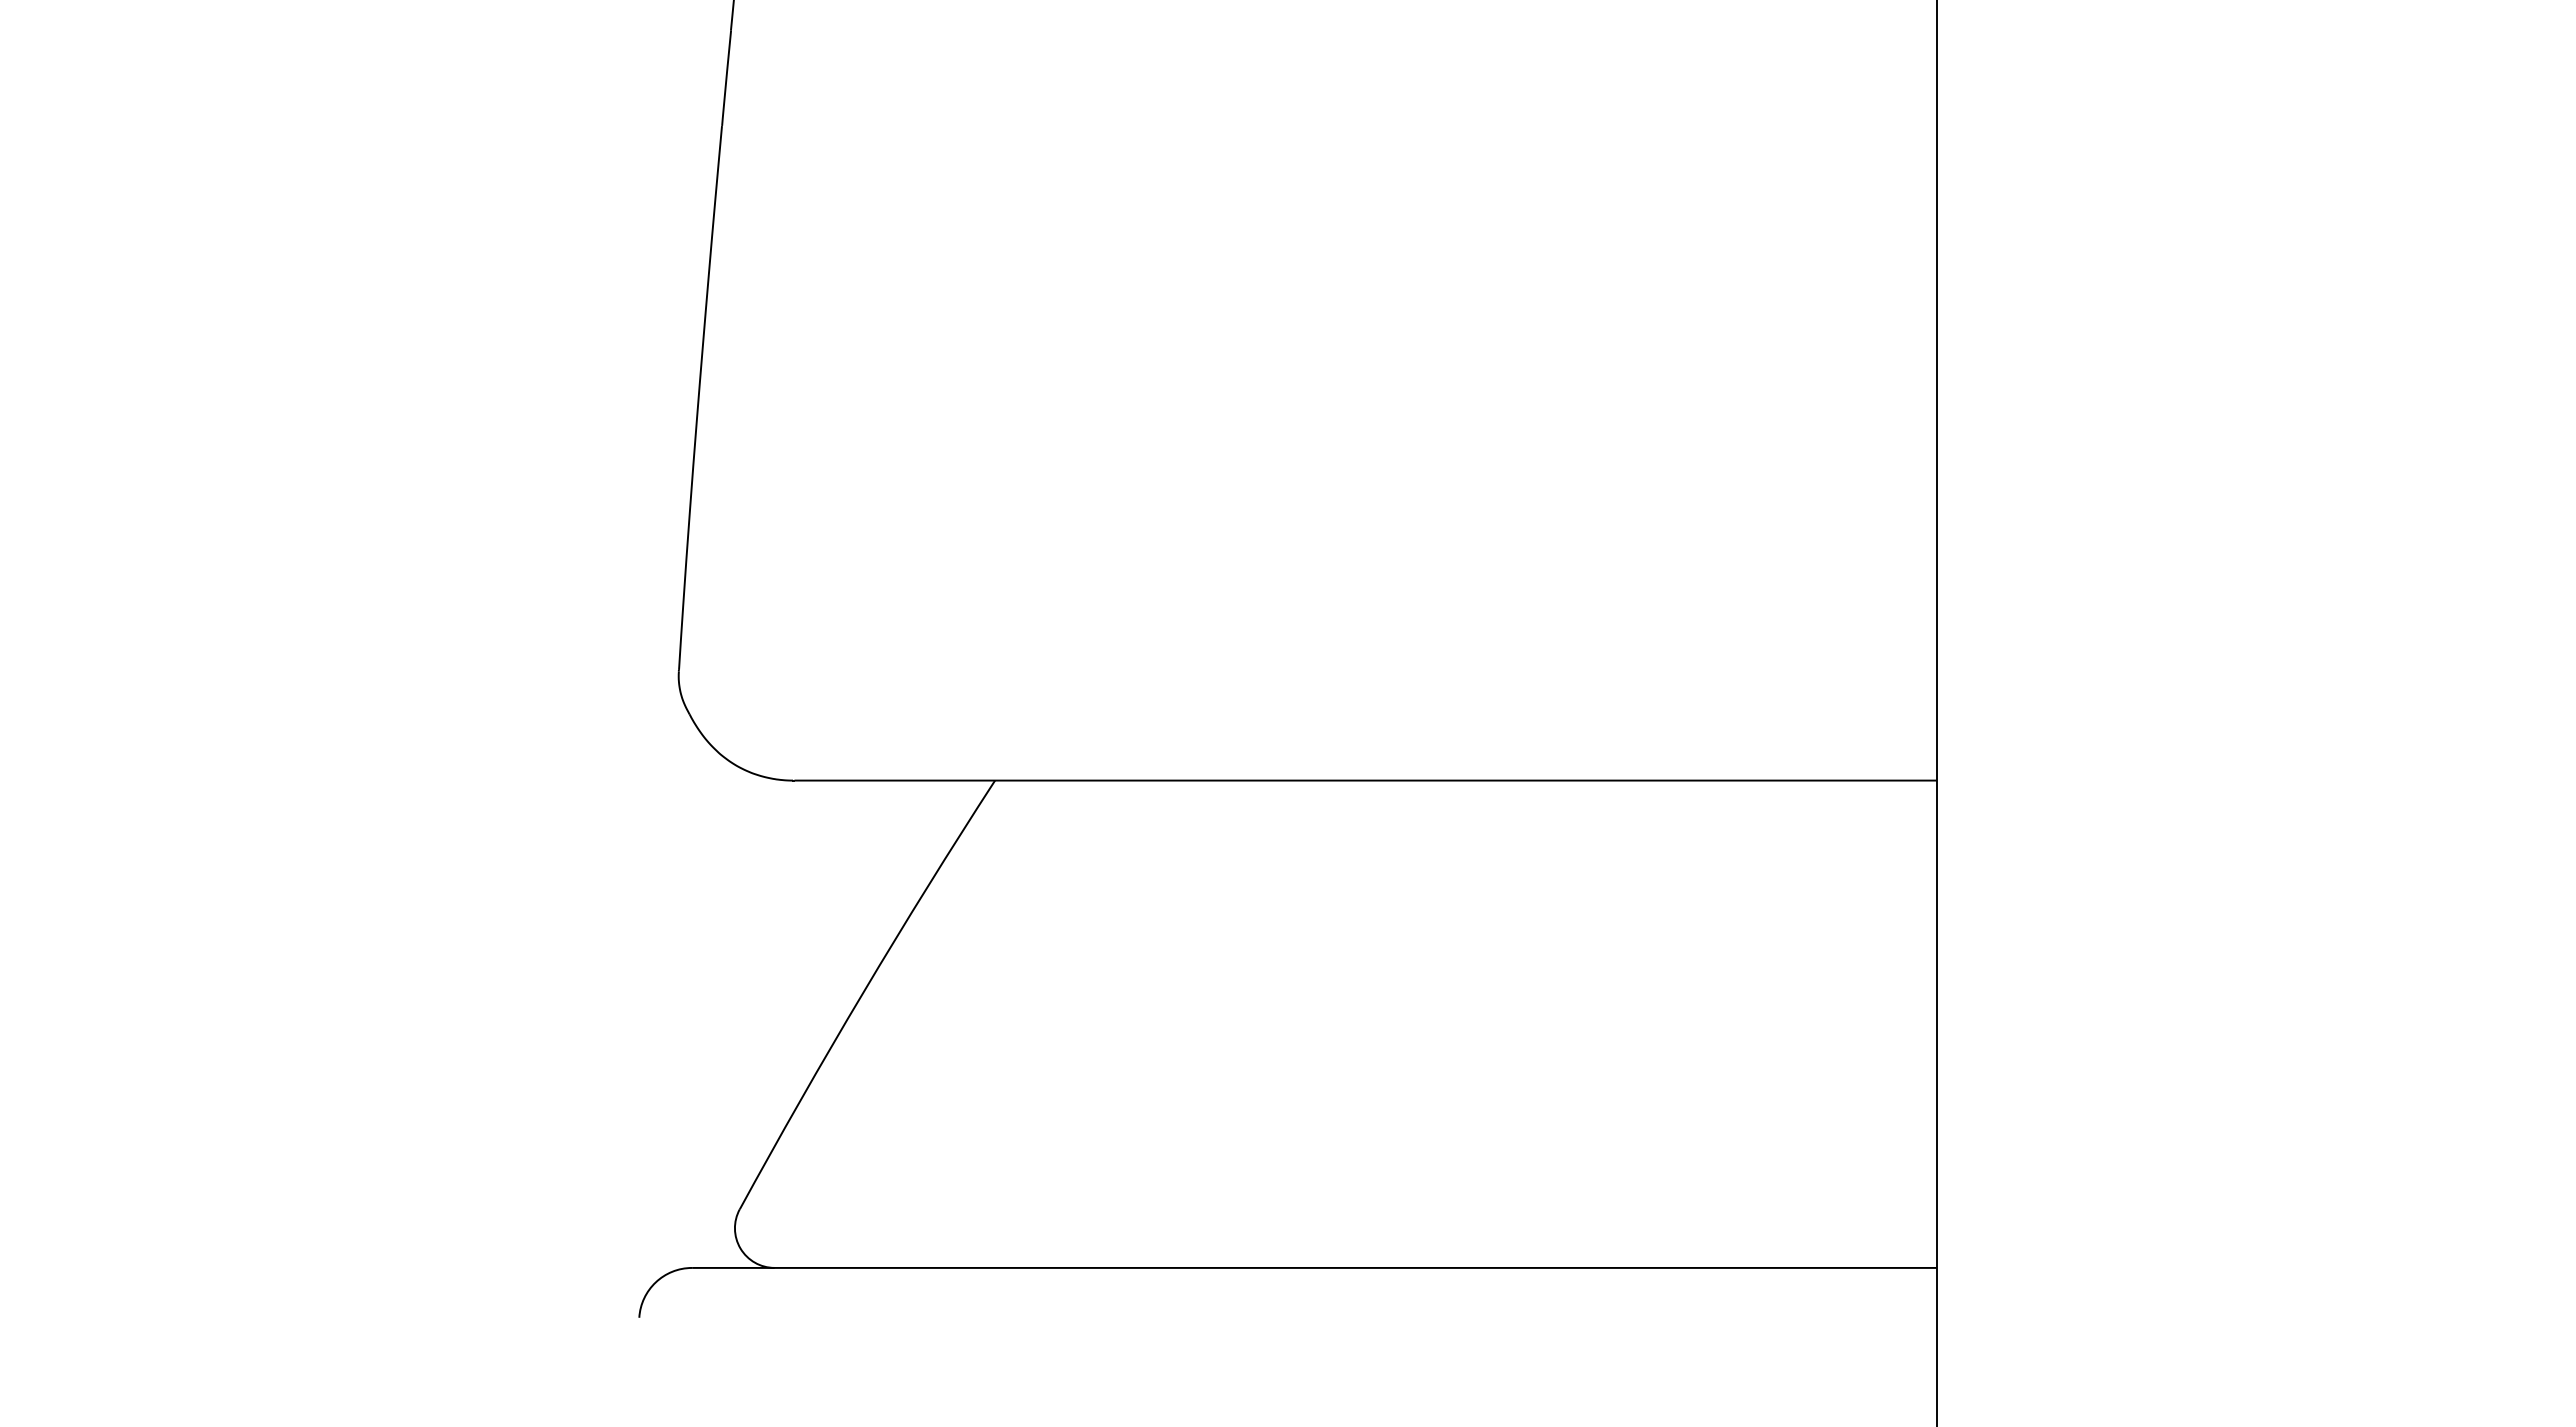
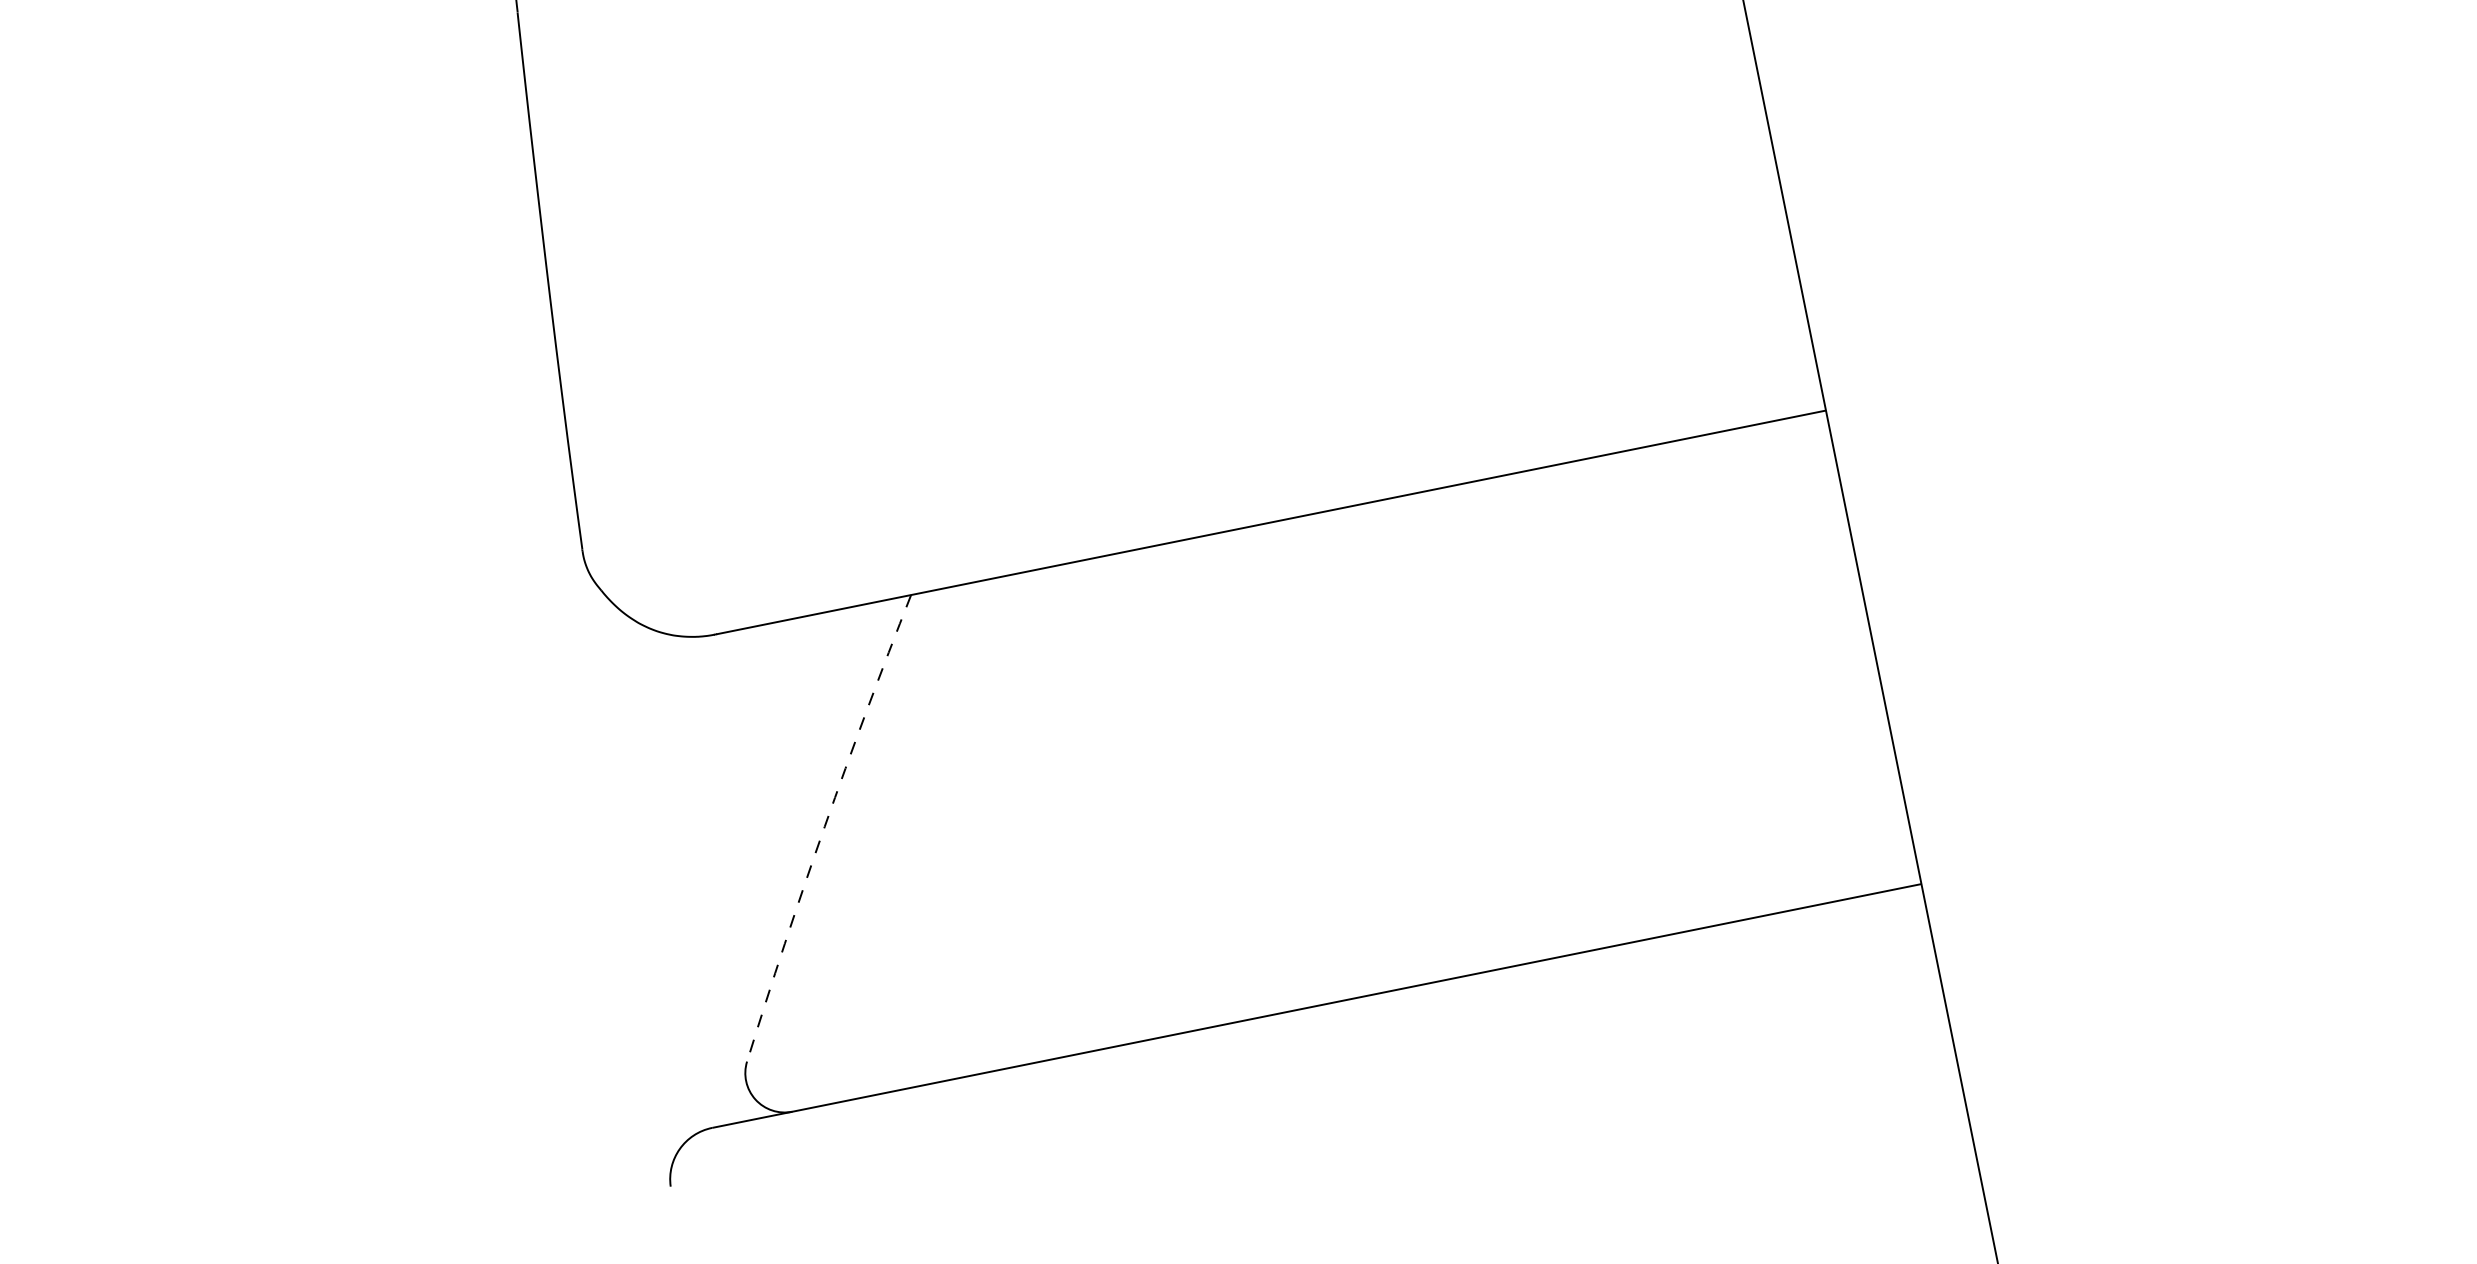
arc: (863, 992) -> (824, 826), solid -> dashed

